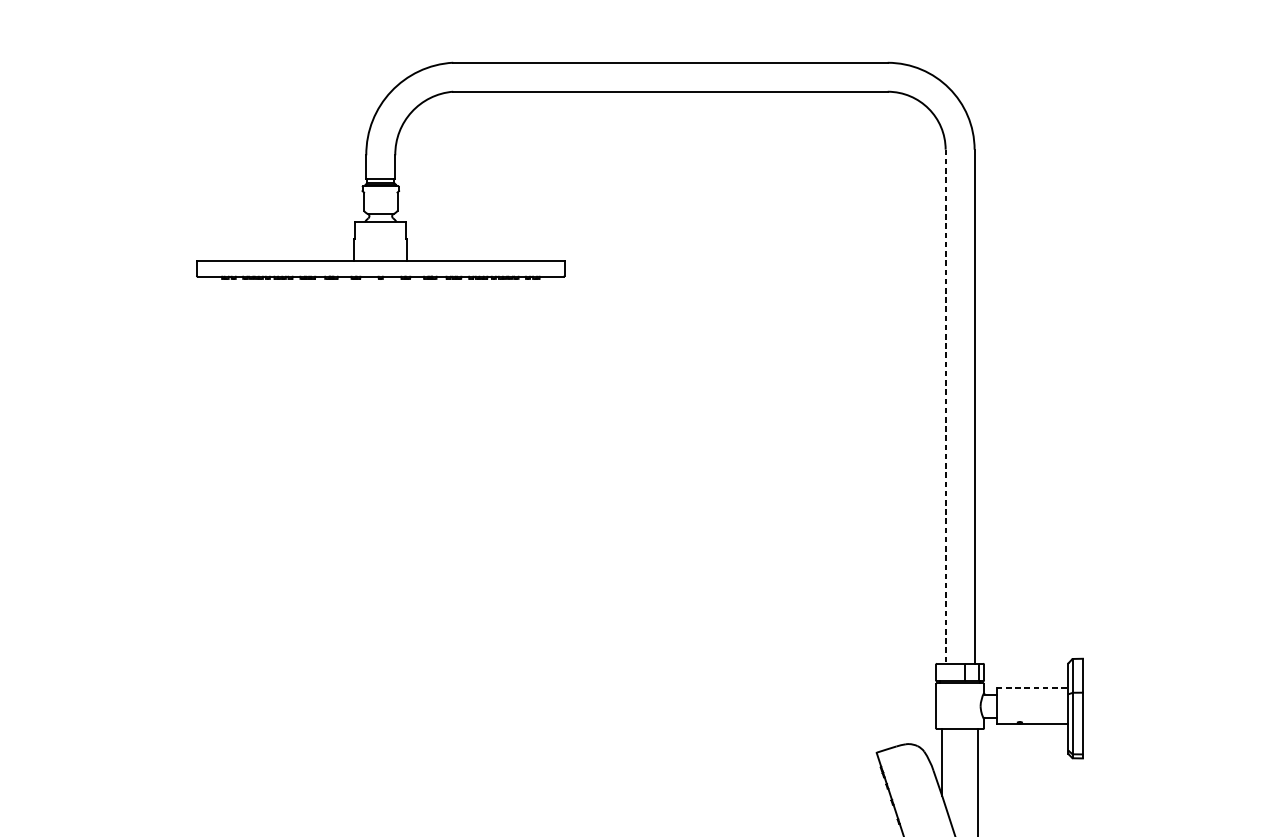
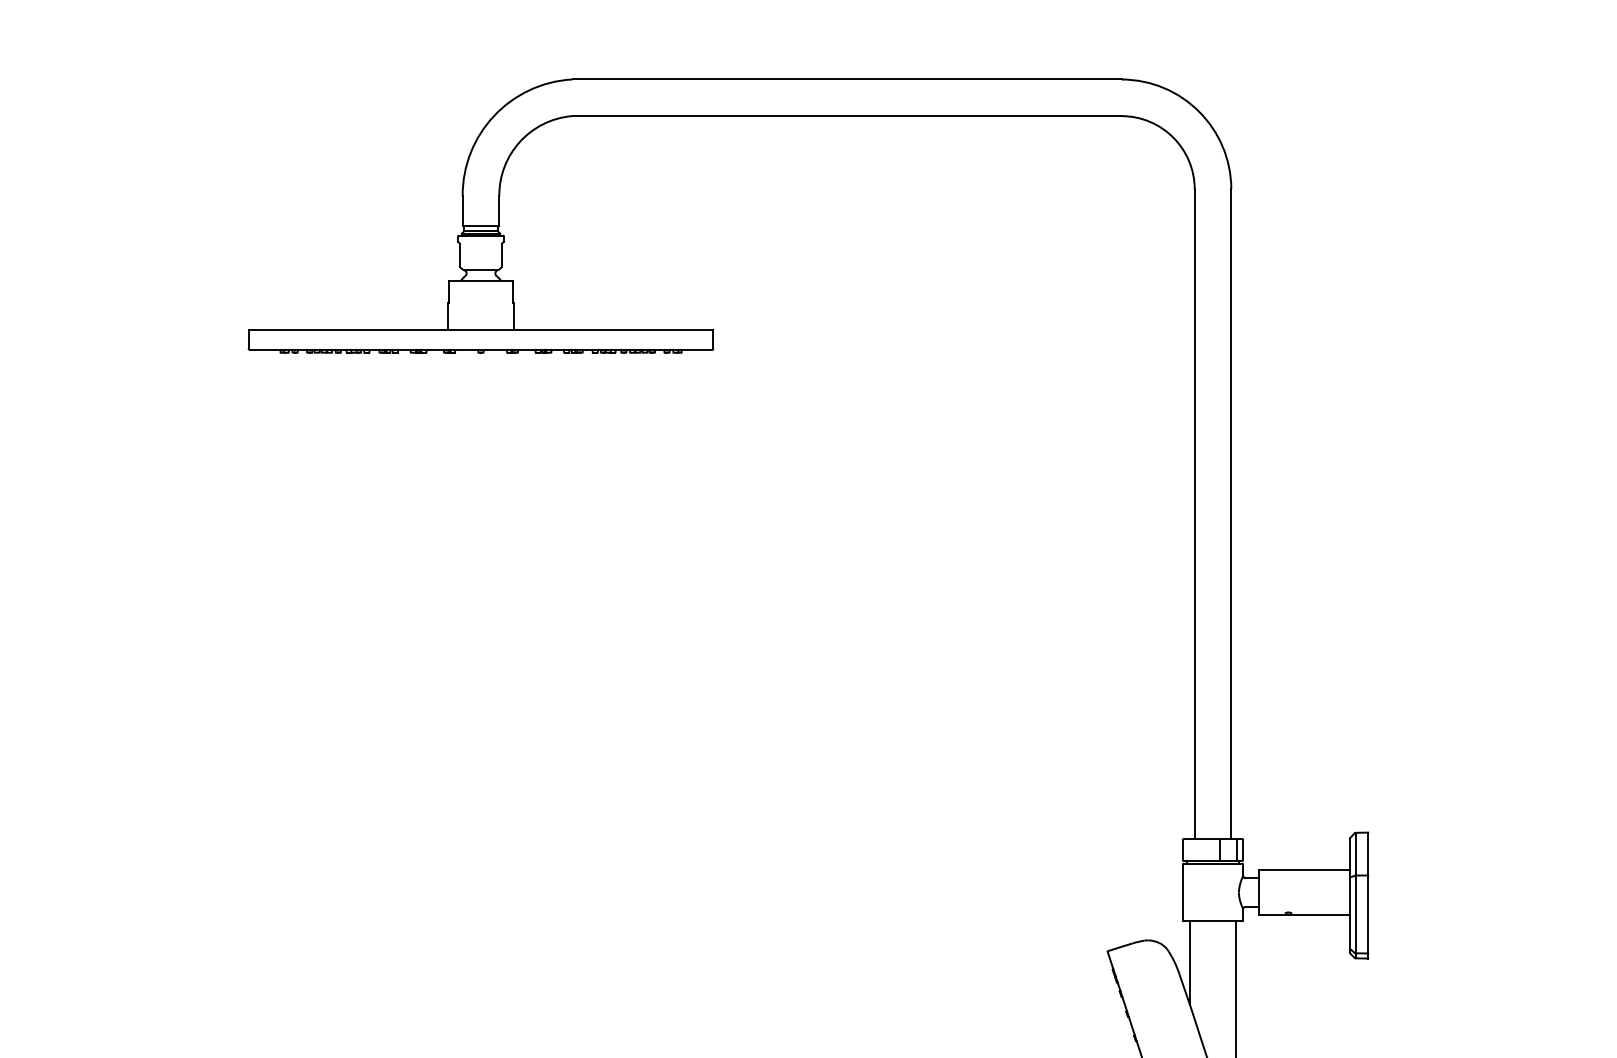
line: (945, 407) -> (1194, 514), dashed -> solid
line: (1033, 687) -> (1305, 869), dashed -> solid

